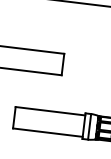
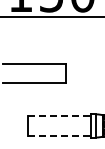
line: (50, 111) -> (59, 116), solid -> dashed
line: (47, 132) -> (59, 135), solid -> dashed

